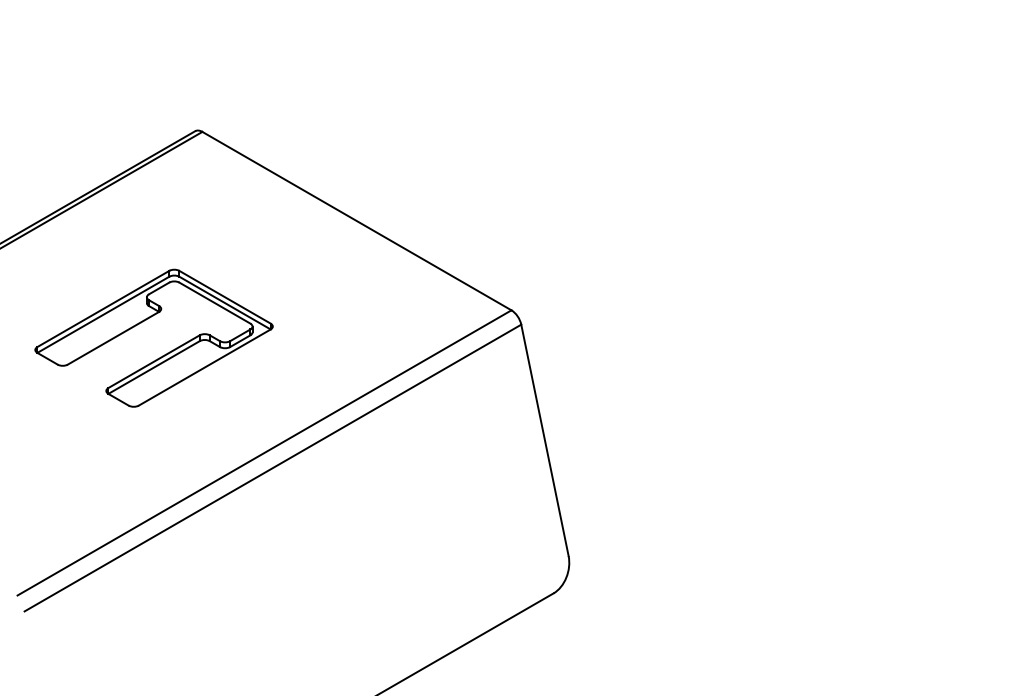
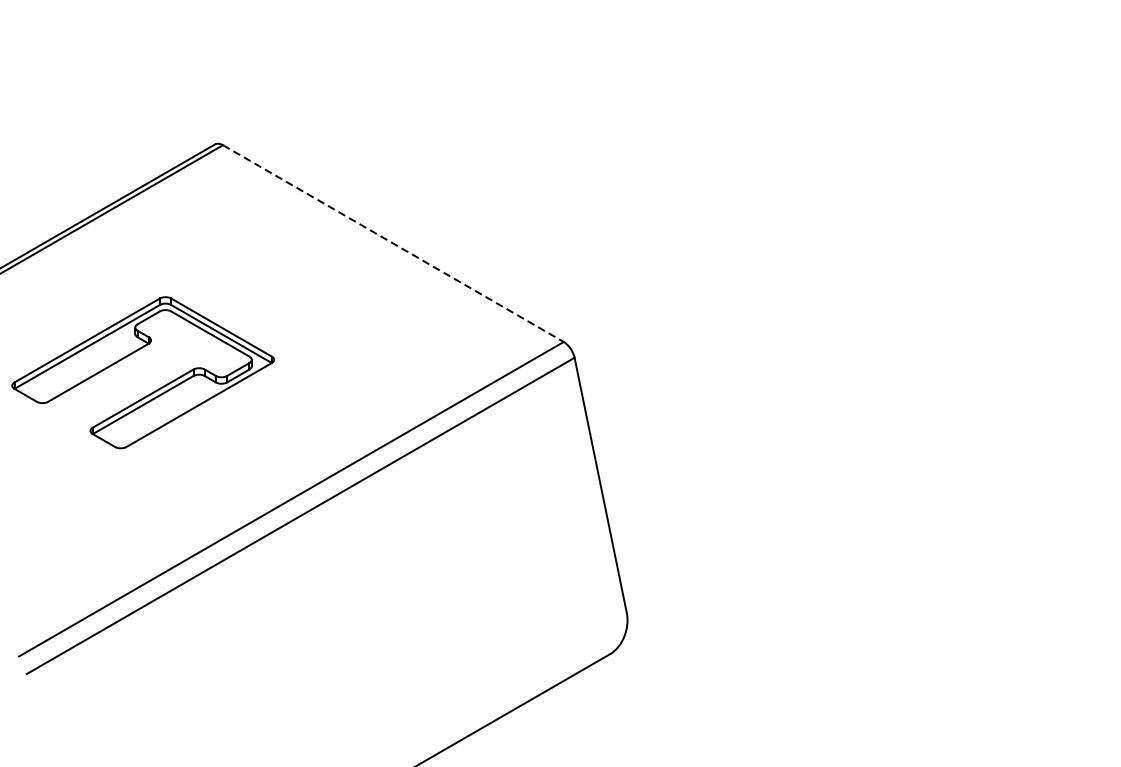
line: (357, 221) -> (393, 244), solid -> dashed
part: (144, 321) -> (132, 354), moved

